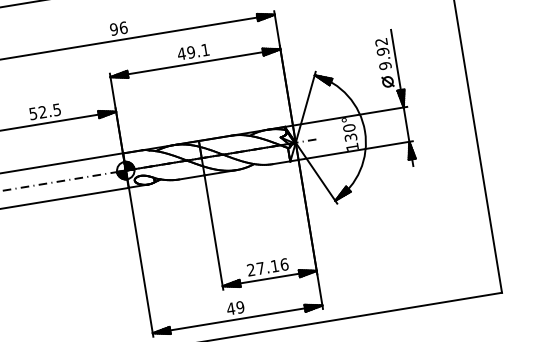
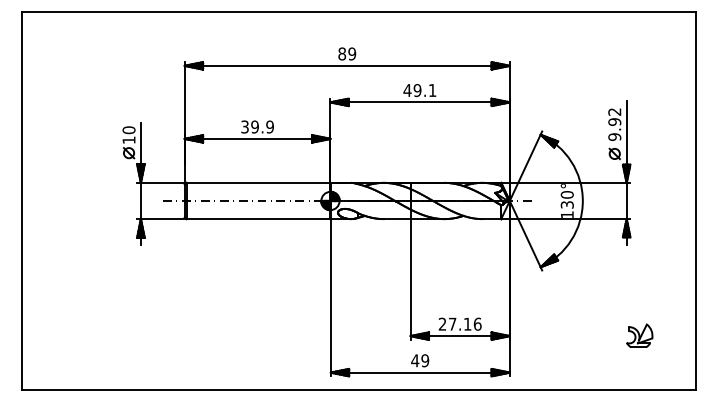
text: (119, 28) -> (347, 53), 96 -> 89
text: (45, 111) -> (257, 126), 52.5 -> 39.9
part: (439, 250) -> (639, 335), added

